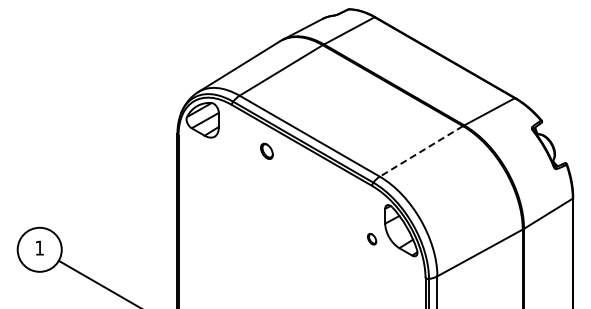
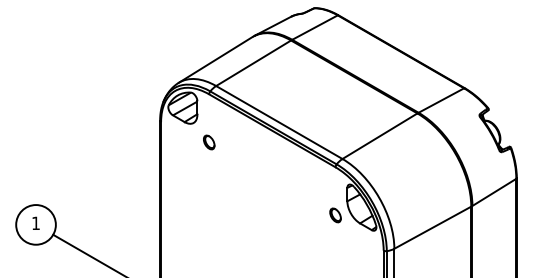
part: (266, 150) -> (208, 141), moved
line: (421, 151) -> (380, 136), dashed -> solid
part: (371, 238) -> (334, 214), size x1.43

